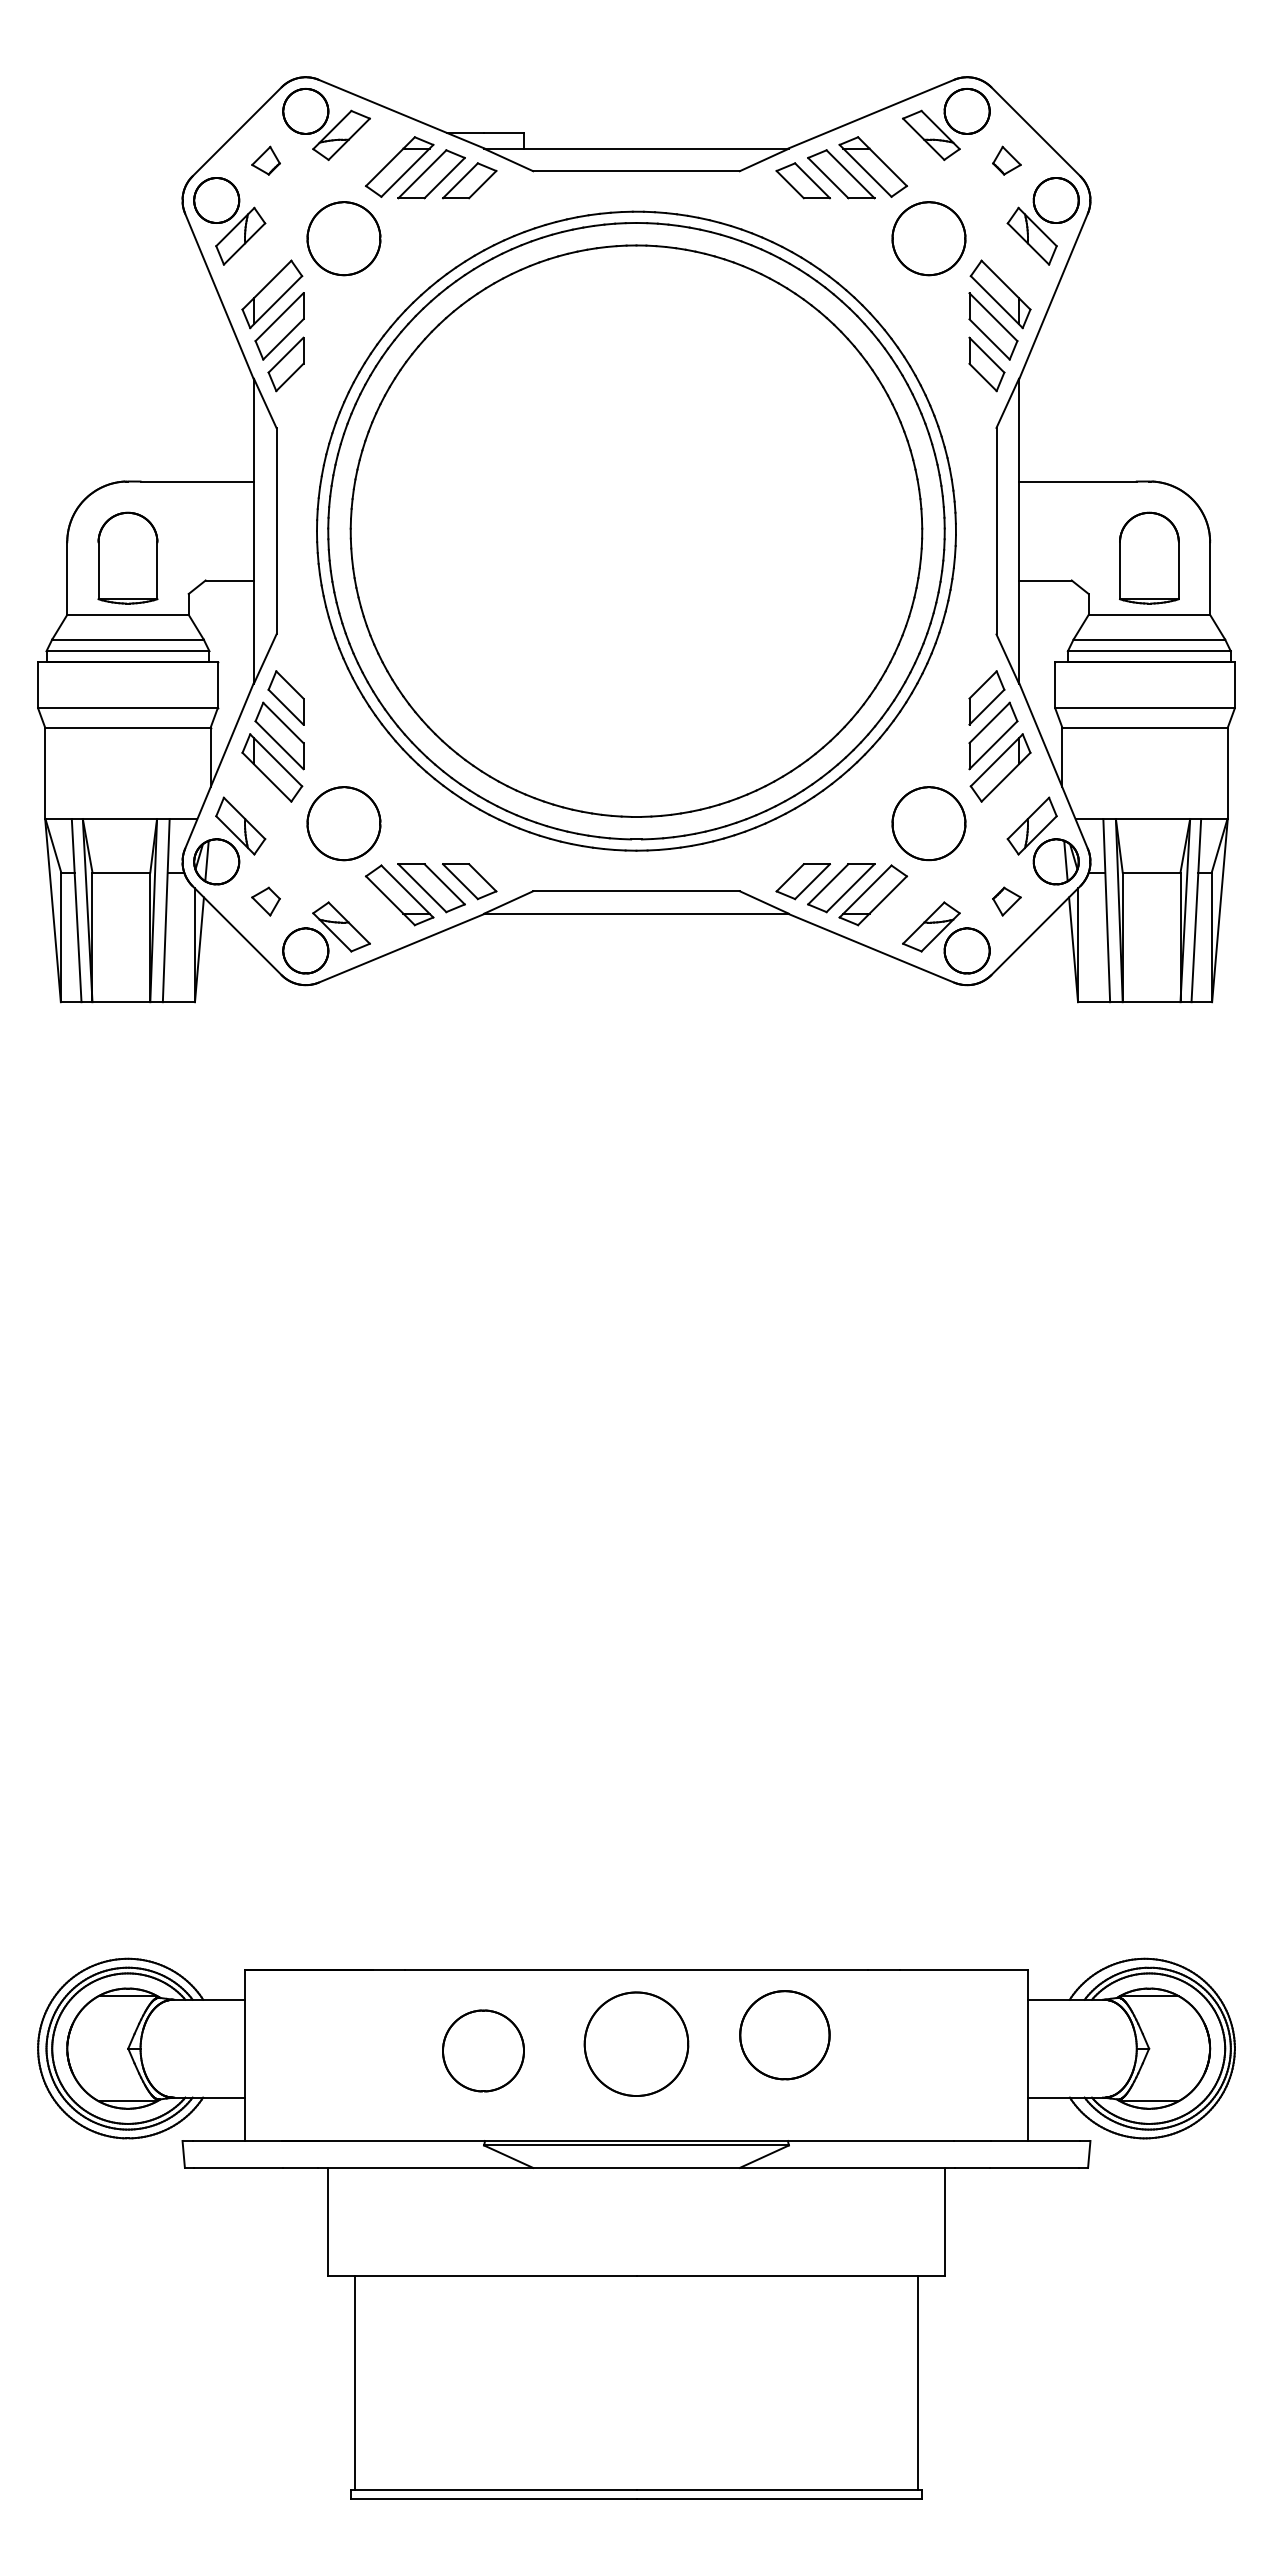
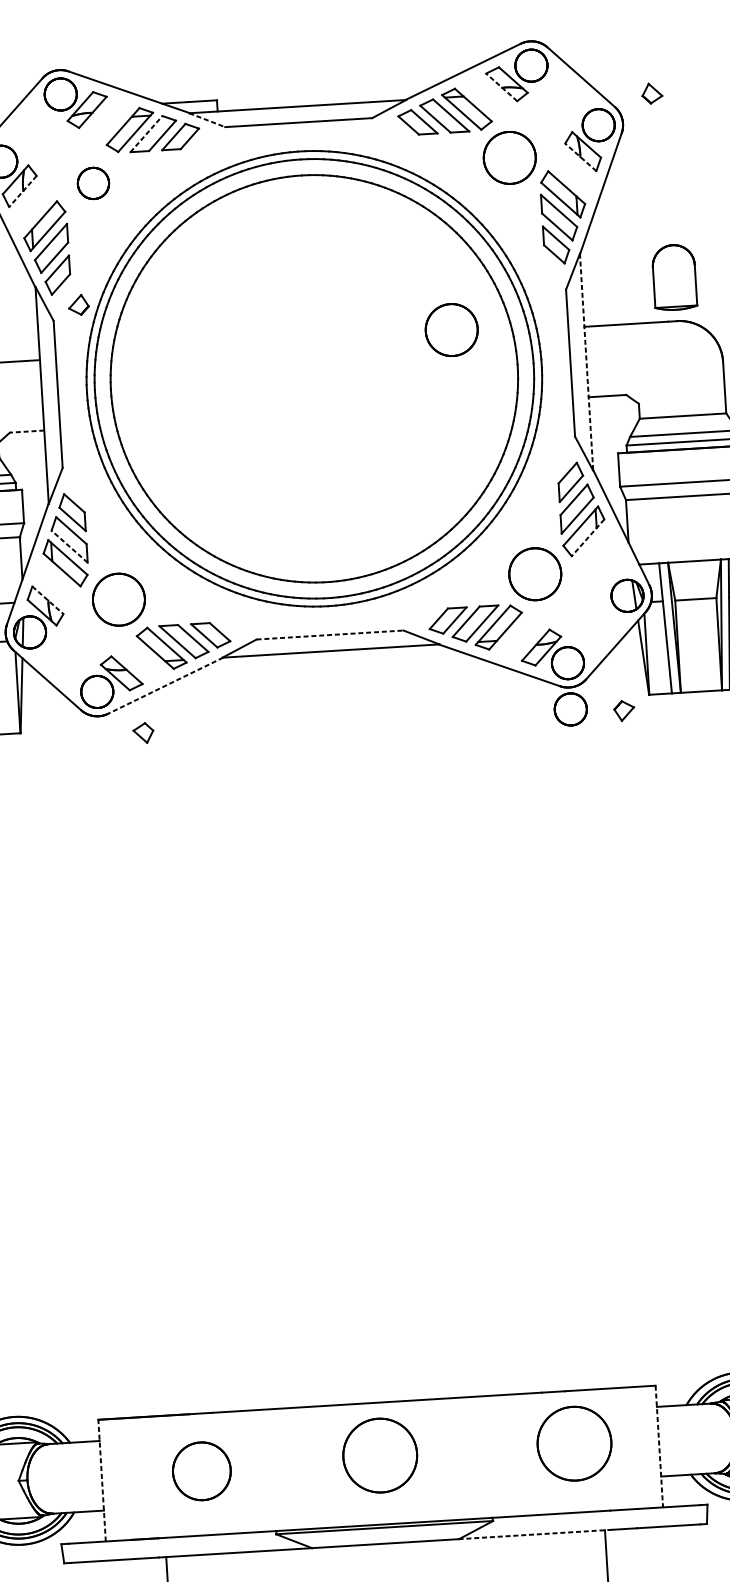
line: (923, 138) -> (501, 86), solid -> dashed
part: (265, 160) -> (78, 304), moved
line: (509, 160) -> (207, 120), solid -> dashed
part: (1006, 160) -> (651, 93), moved
line: (422, 174) -> (146, 134), solid -> dashed
part: (343, 238) -> (93, 183), size x0.6
line: (1028, 243) -> (580, 157), solid -> dashed
line: (244, 244) -> (22, 191), solid -> dashed
part: (832, 474) -> (451, 329), added
line: (1018, 531) -> (586, 362), solid -> dashed
part: (1149, 557) -> (674, 276), moved
line: (229, 580) -> (26, 431), solid -> dashed
line: (279, 745) -> (69, 546), solid -> dashed
line: (1006, 777) -> (588, 537), solid -> dashed
line: (244, 818) -> (47, 600), solid -> dashed
part: (1031, 825) -> (608, 571), removed
line: (637, 891) -> (330, 635), solid -> dashed
part: (265, 901) -> (143, 733), moved
part: (1006, 901) -> (623, 710), moved
line: (402, 948) -> (166, 685), solid -> dashed
part: (966, 1015) -> (570, 709), added
part: (784, 2035) -> (485, 1442), removed
part: (909, 2043) -> (574, 1443), added
part: (483, 2050) -> (201, 1470), moved
line: (245, 2054) -> (102, 1479), solid -> dashed
line: (1027, 2055) -> (658, 1446), solid -> dashed
line: (847, 2167) -> (535, 1534), solid -> dashed

